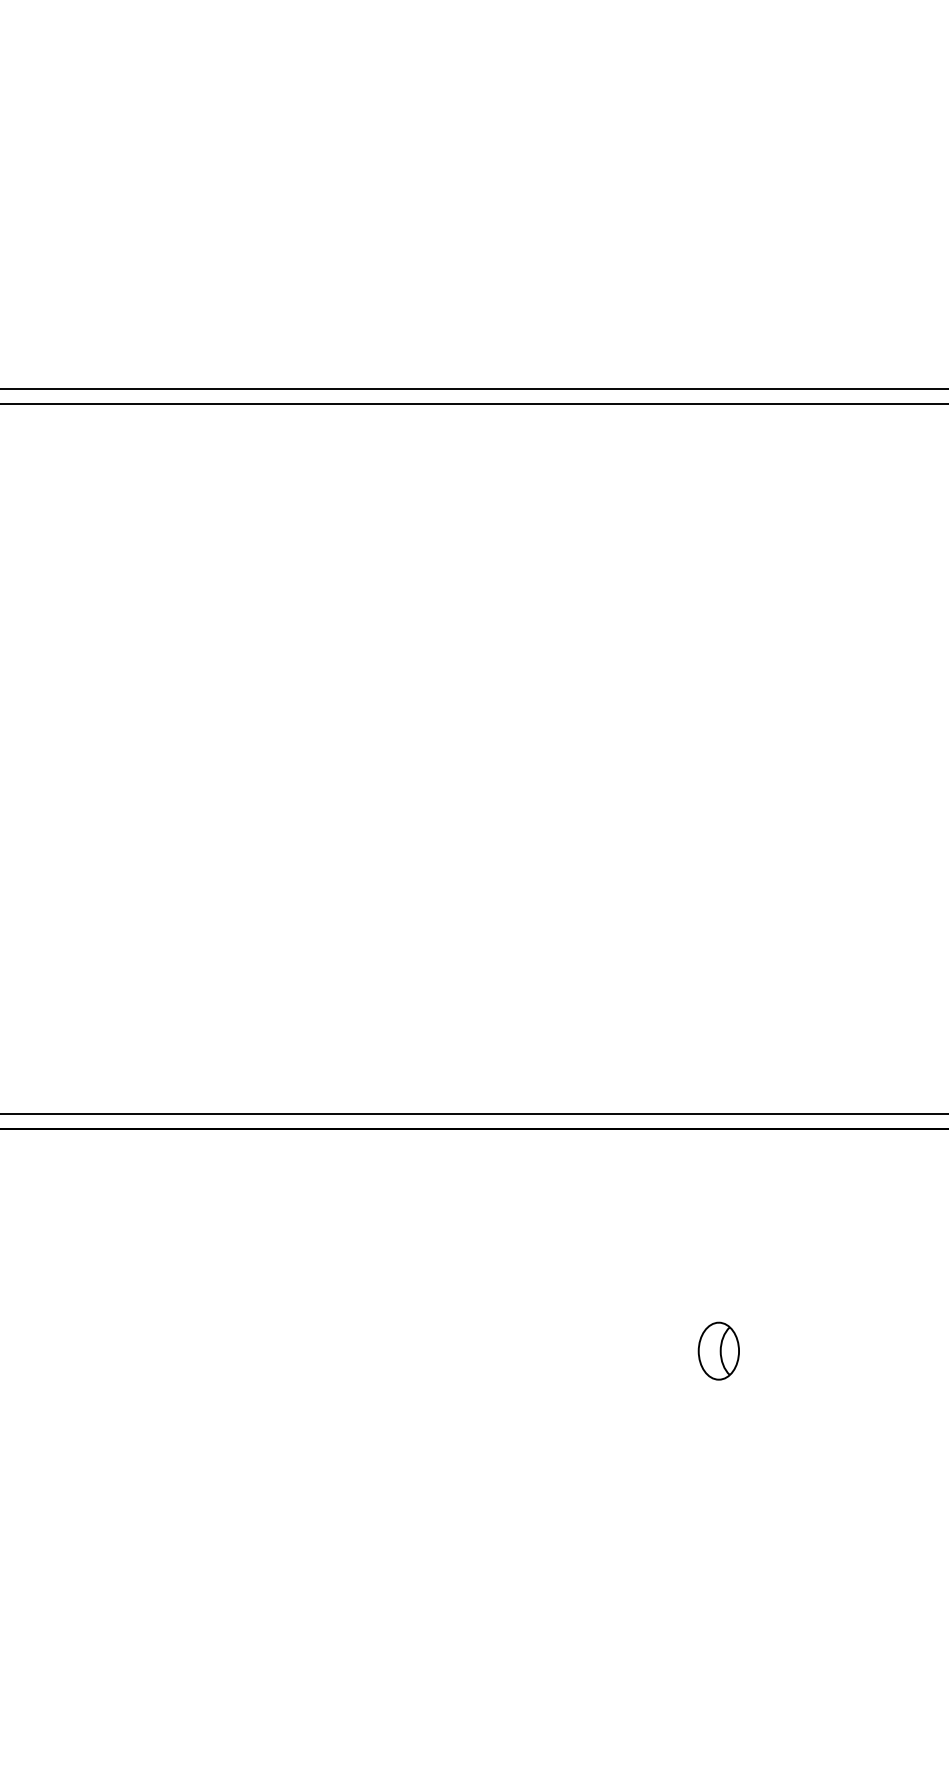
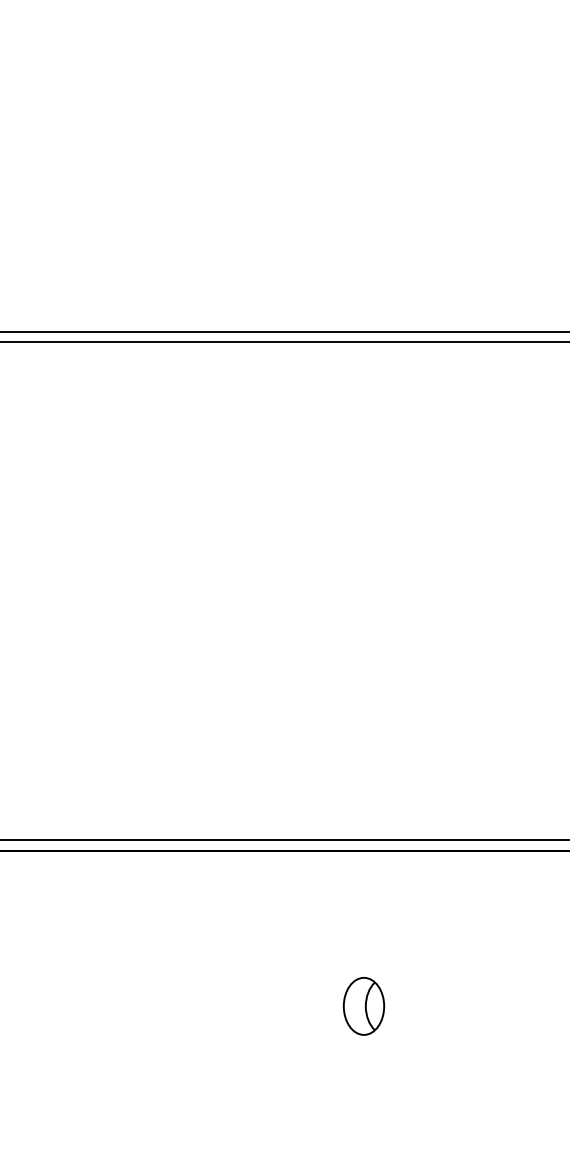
part: (718, 1350) -> (363, 1005), size x1.43

